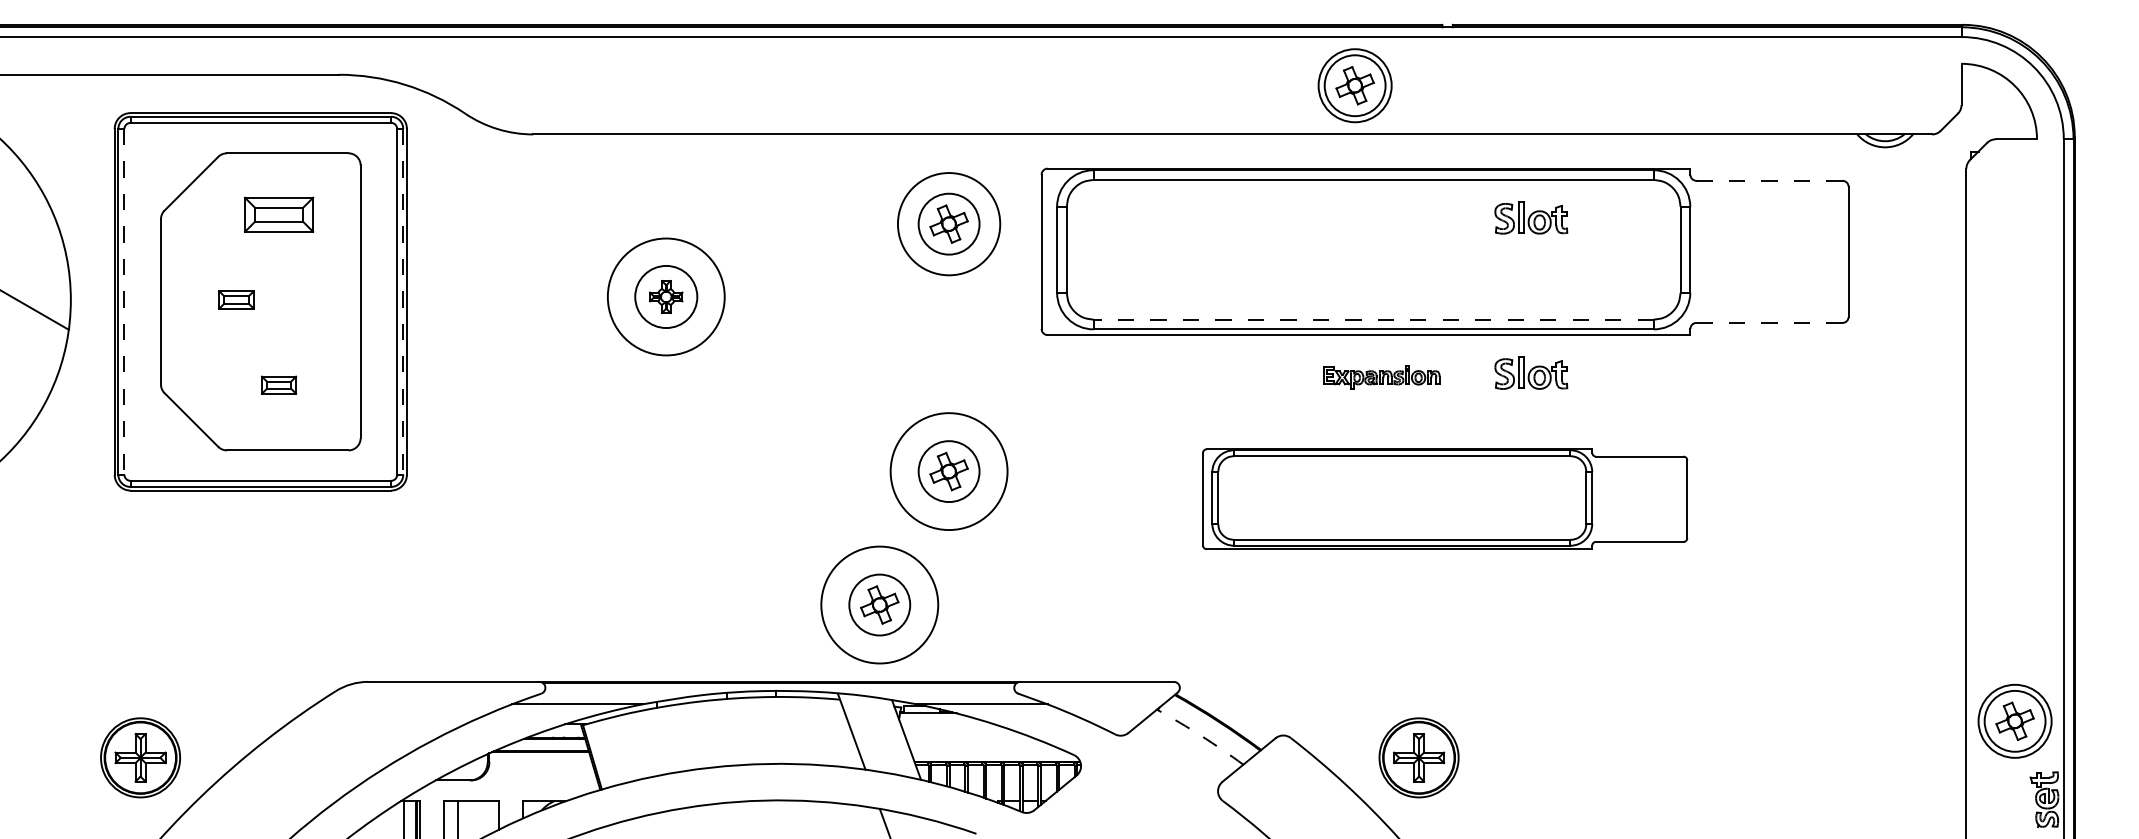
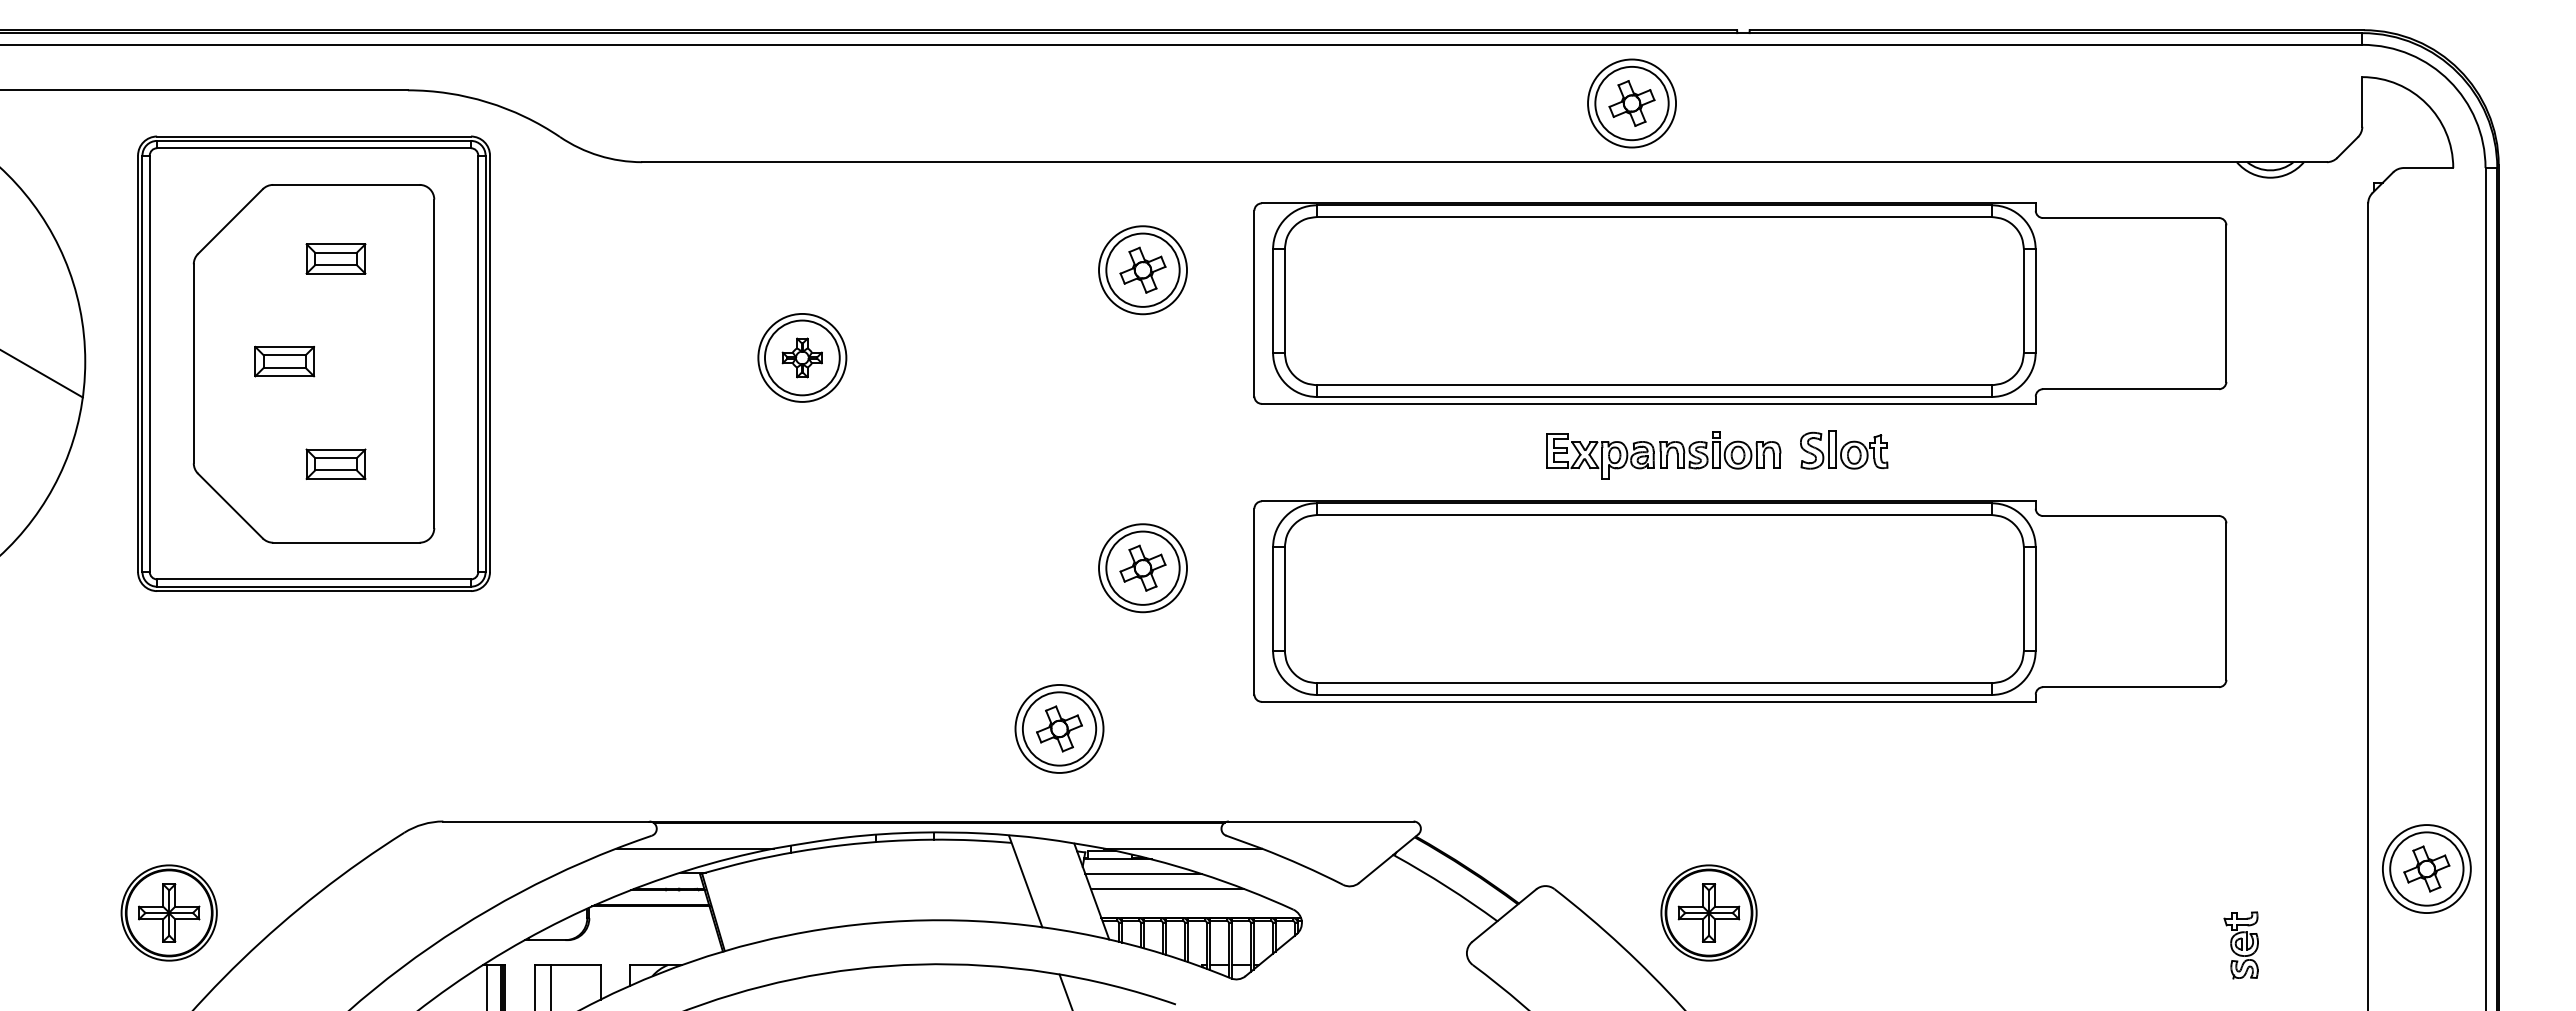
line: (1769, 181) -> (2131, 218), dashed -> solid
part: (278, 214) -> (335, 258), size x0.71
part: (1531, 217) -> (1844, 262), removed
circle: (949, 224) -> (1143, 270), size x0.71
circle: (666, 296) -> (802, 357), size x0.62
part: (236, 299) -> (284, 361), size x1.43
line: (124, 302) -> (149, 364), dashed -> solid
line: (403, 302) -> (485, 364), dashed -> solid
line: (1372, 319) -> (1653, 385), dashed -> solid
line: (1769, 323) -> (2131, 389), dashed -> solid
part: (1381, 377) -> (1663, 455), size x1.67
part: (278, 384) -> (335, 463), size x1.43
circle: (949, 471) -> (1143, 568), size x0.62
part: (1445, 499) -> (1740, 601), size x1.67
circle: (879, 604) -> (1059, 728), size x0.62
line: (949, 725) -> (1143, 874), added
arc: (1201, 735) -> (1447, 886), dashed -> solid
line: (968, 737) -> (1166, 888), added
part: (2043, 799) -> (2240, 945), moved

